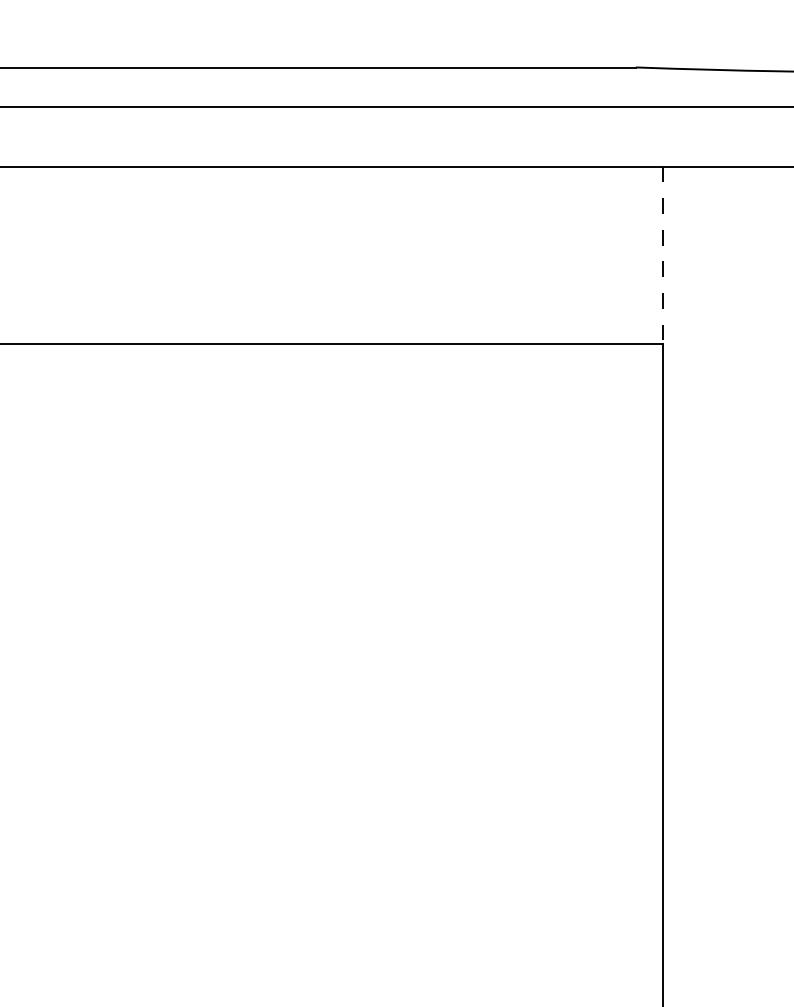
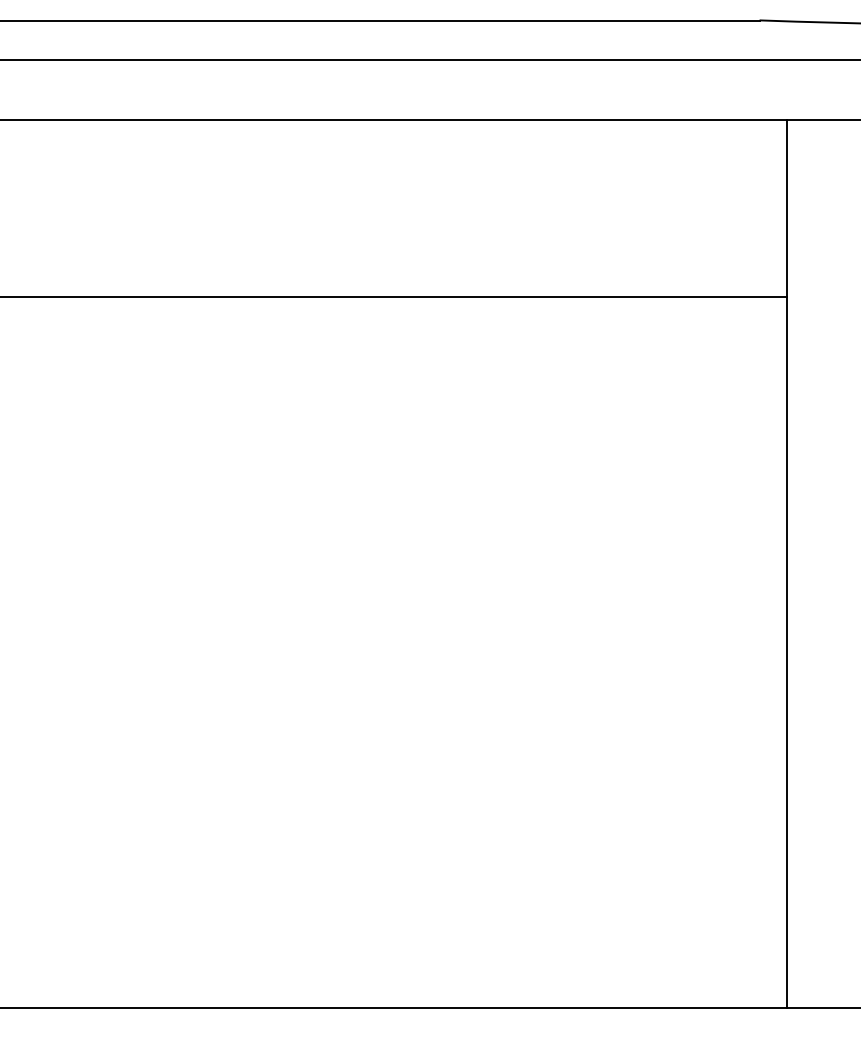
line: (662, 255) -> (786, 208), dashed -> solid

